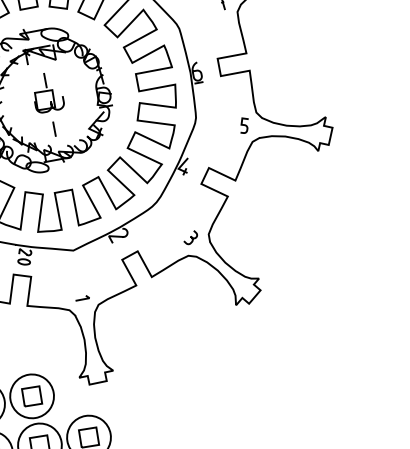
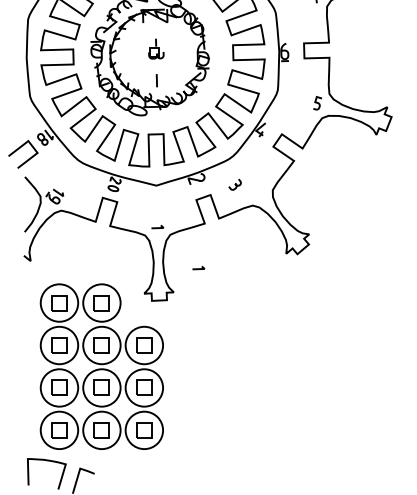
part: (48, 92) -> (156, 48), size x0.6
curve: (189, 237) -> (234, 184), moved
line: (137, 338) -> (198, 268), added

